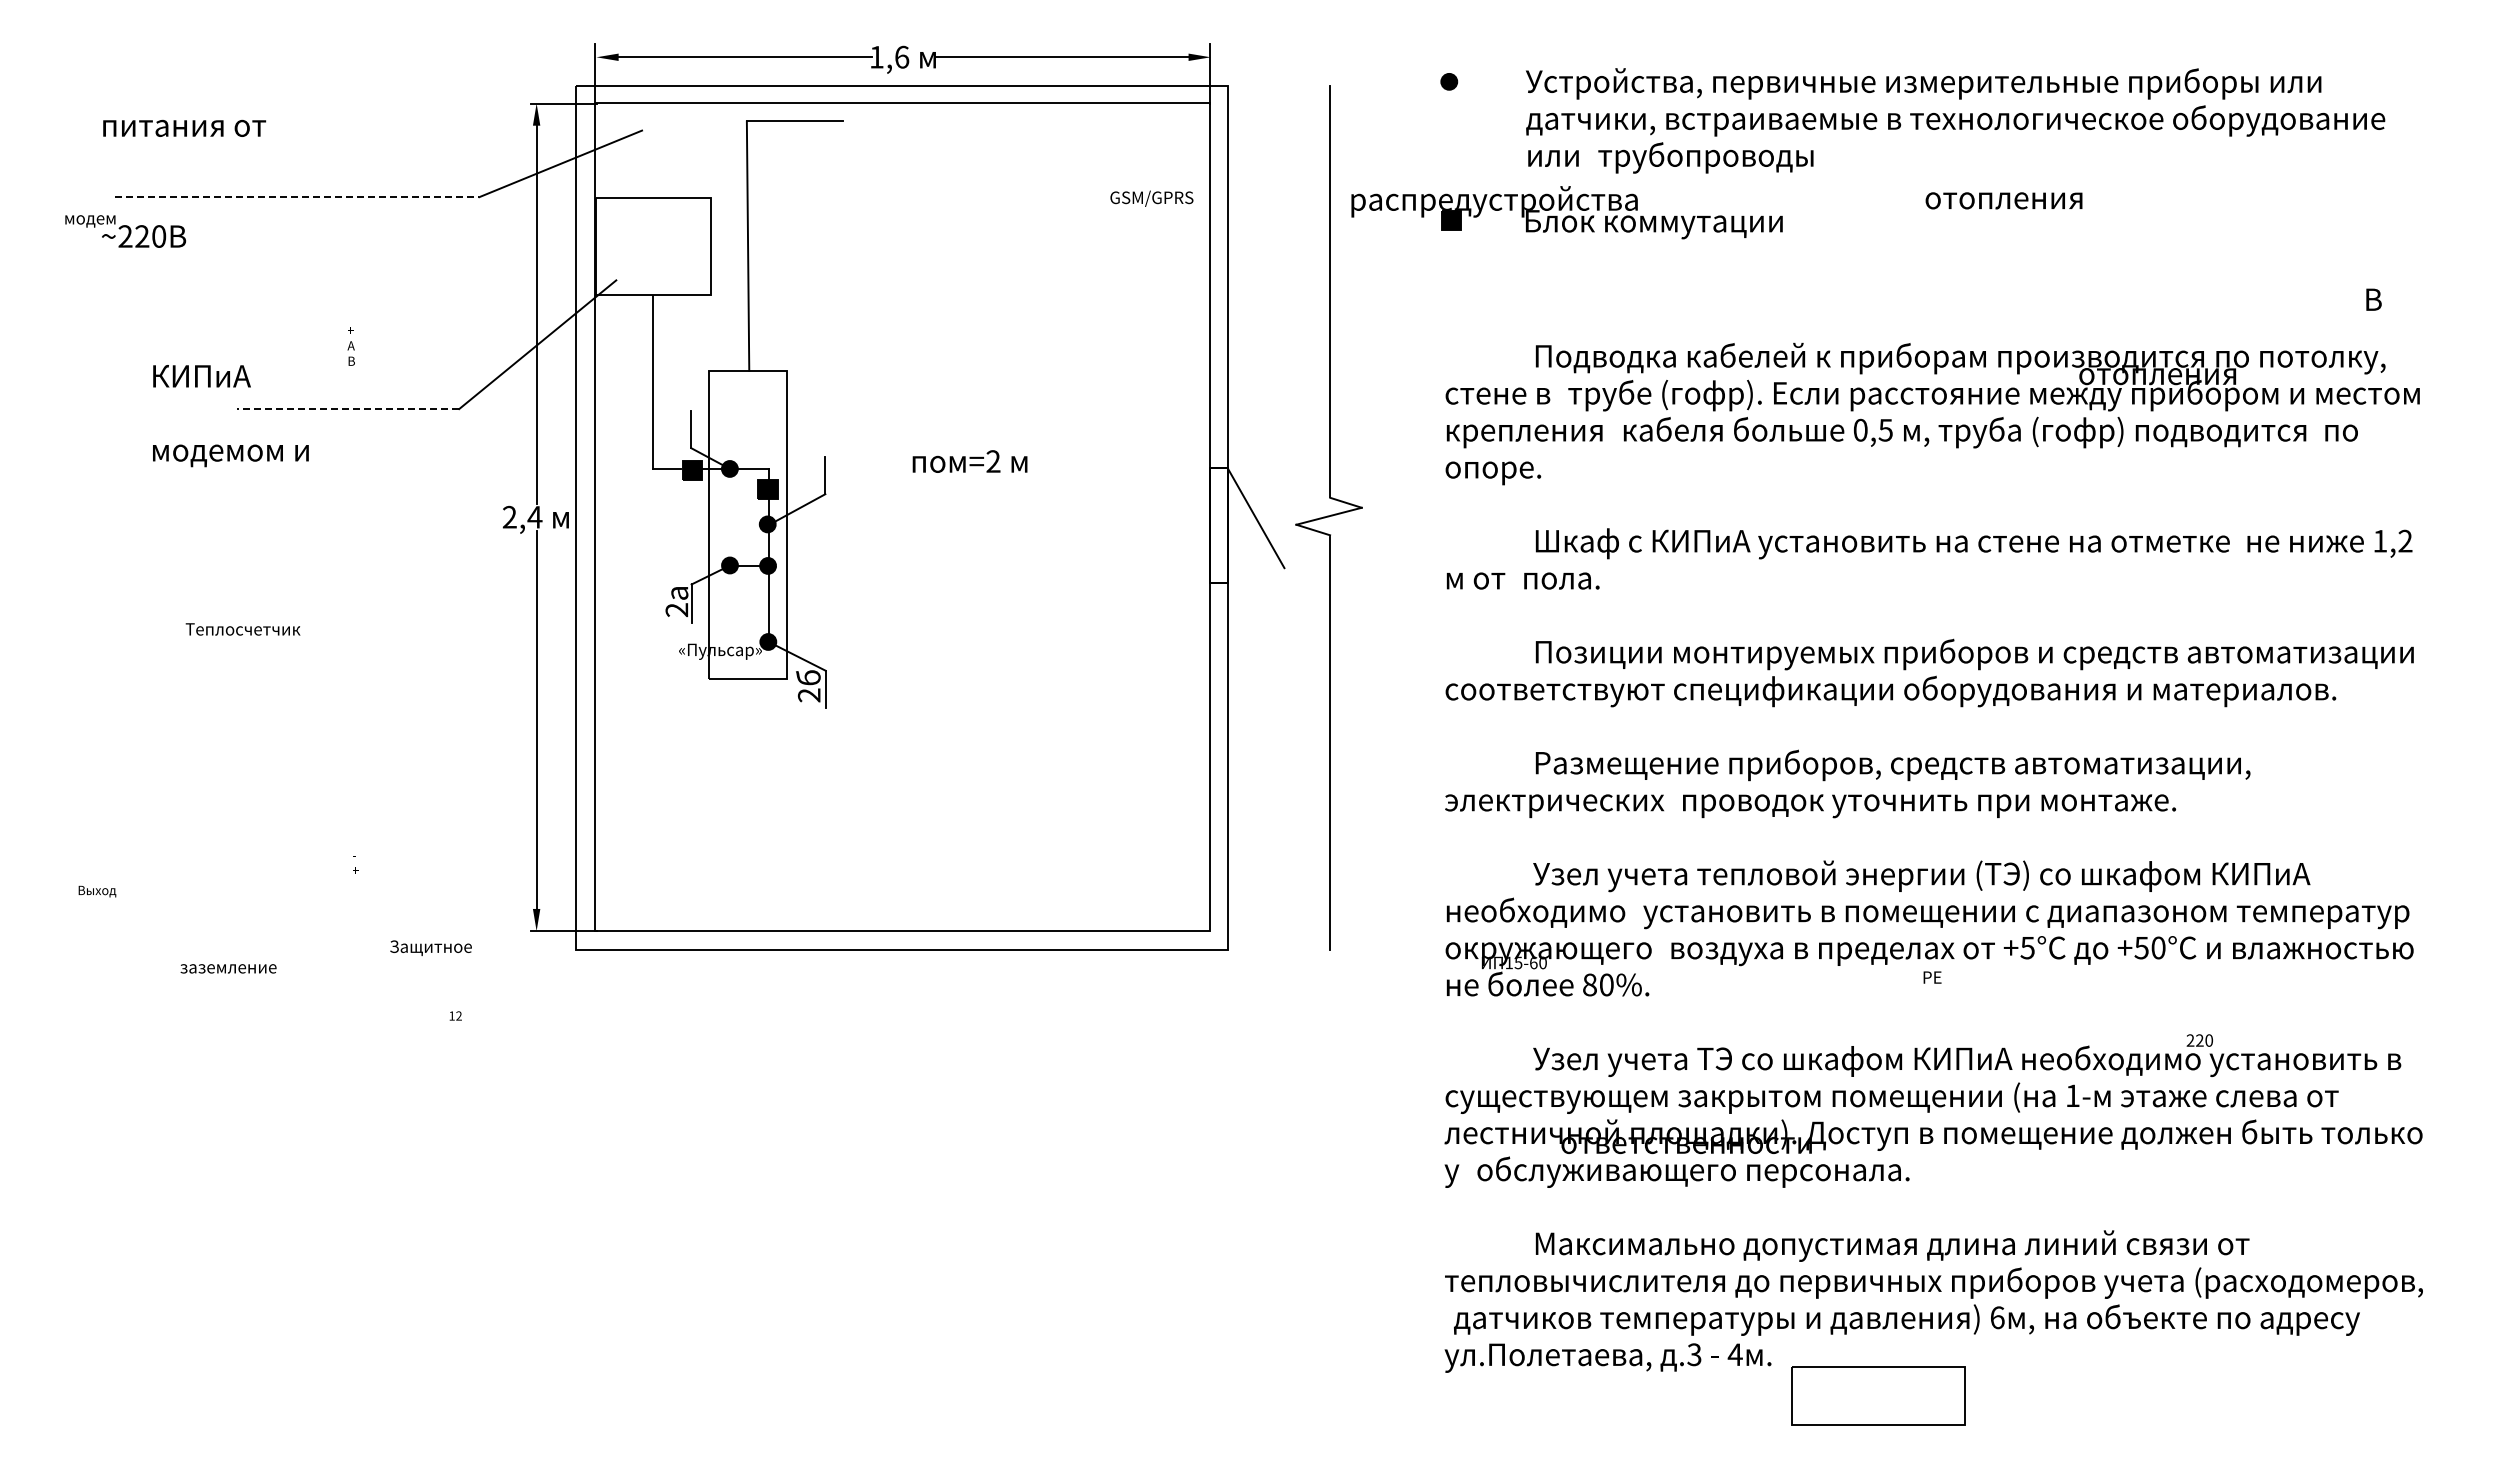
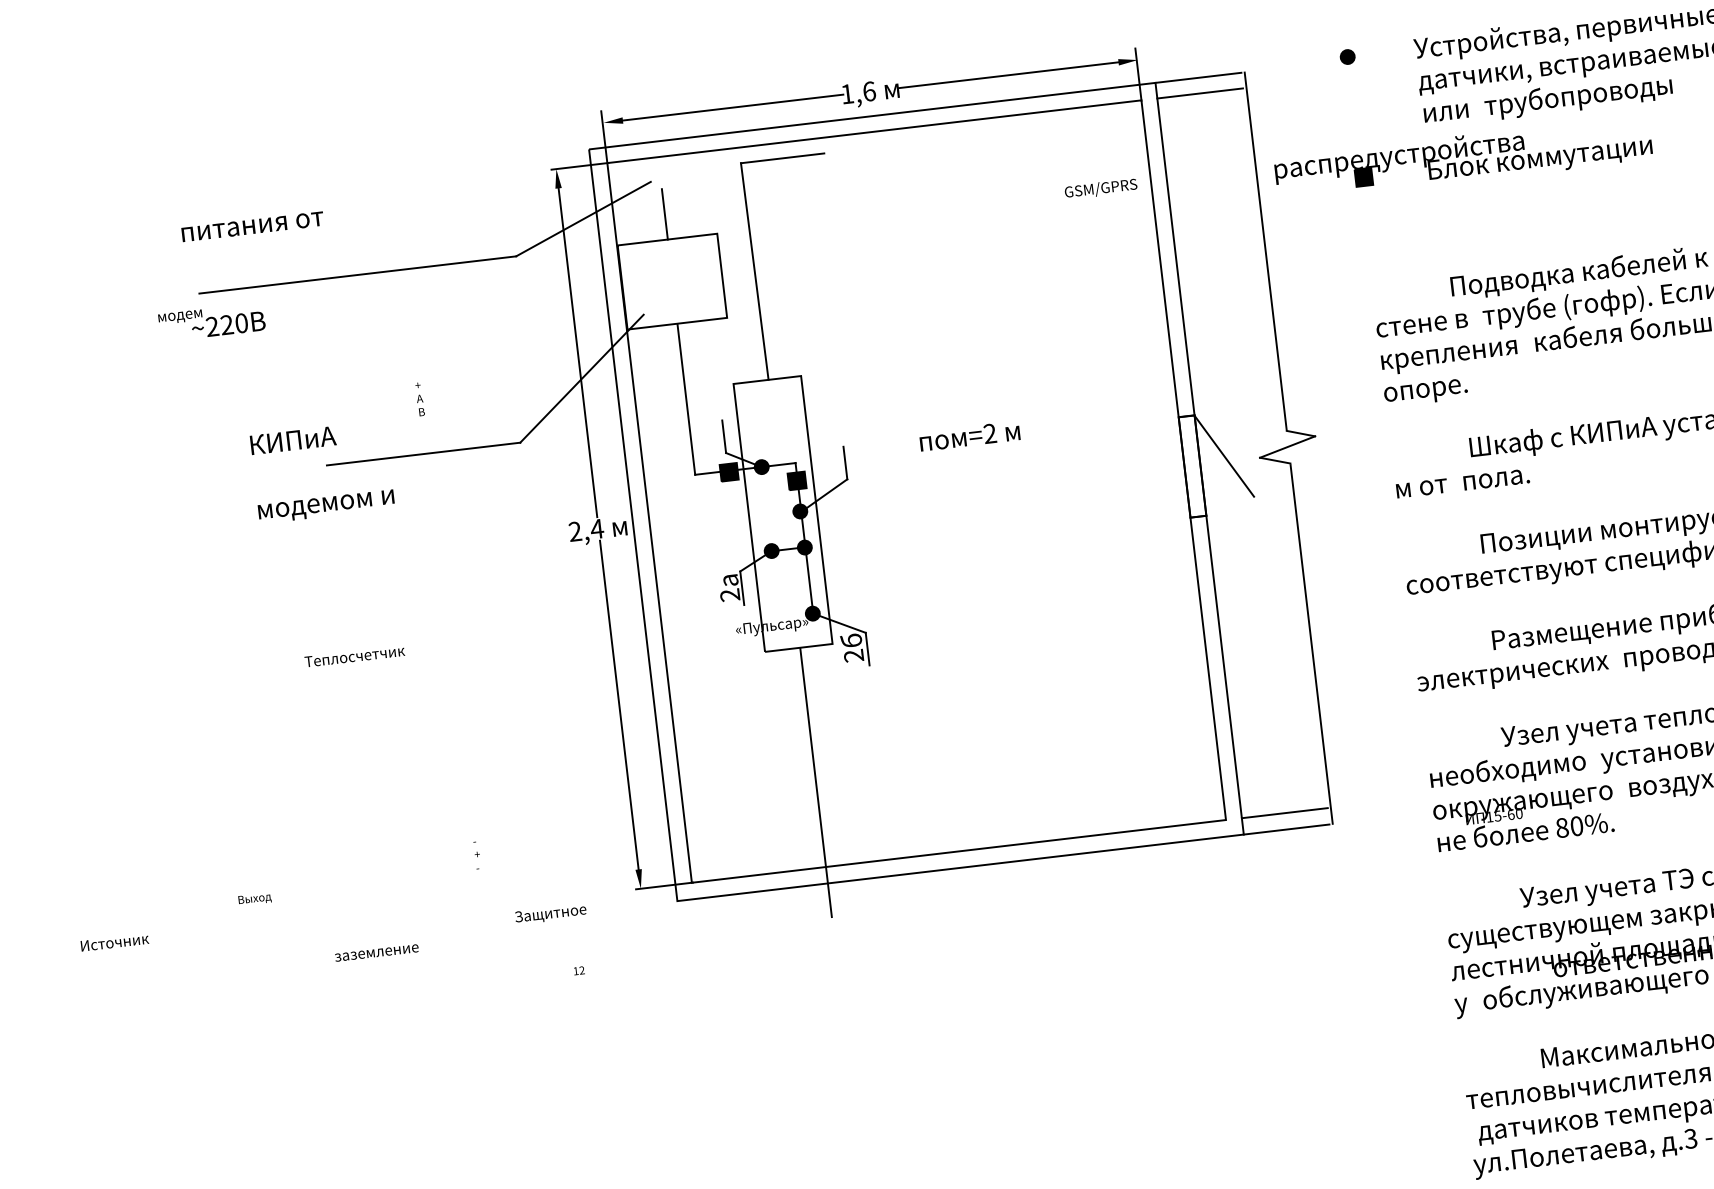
line: (1276, 85) -> (1197, 77), added
line: (1276, 103) -> (1199, 93), added
line: (653, 169) -> (664, 214), added
line: (297, 197) -> (358, 275), dashed -> solid
line: (347, 409) -> (423, 454), dashed -> solid
line: (749, 833) -> (816, 782), added
line: (1276, 931) -> (1284, 813), added
line: (1276, 950) -> (1286, 830), added

